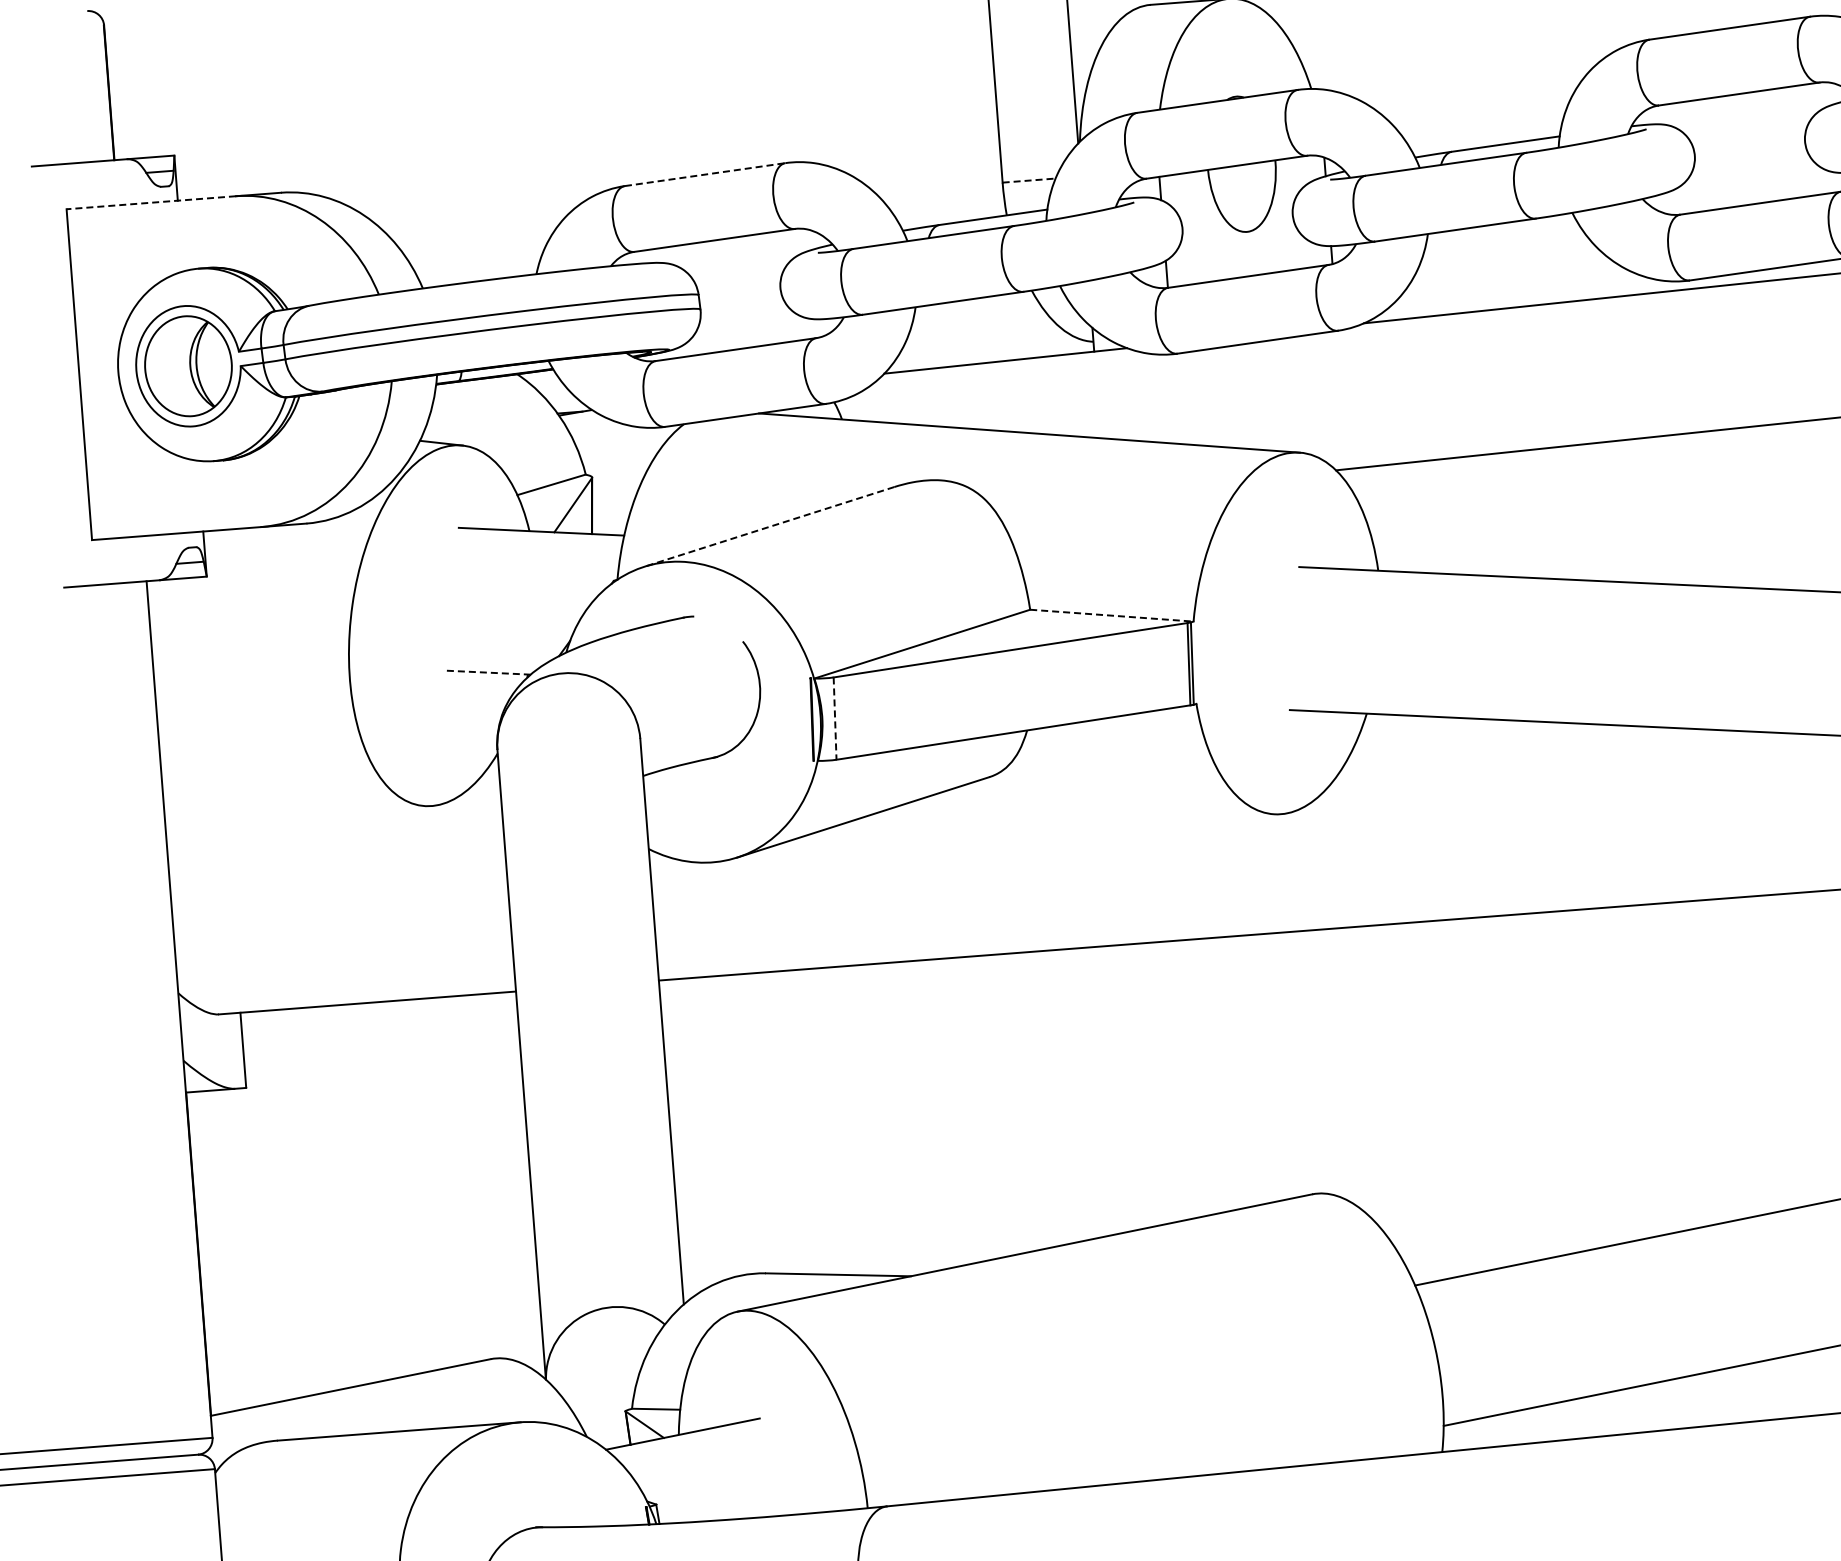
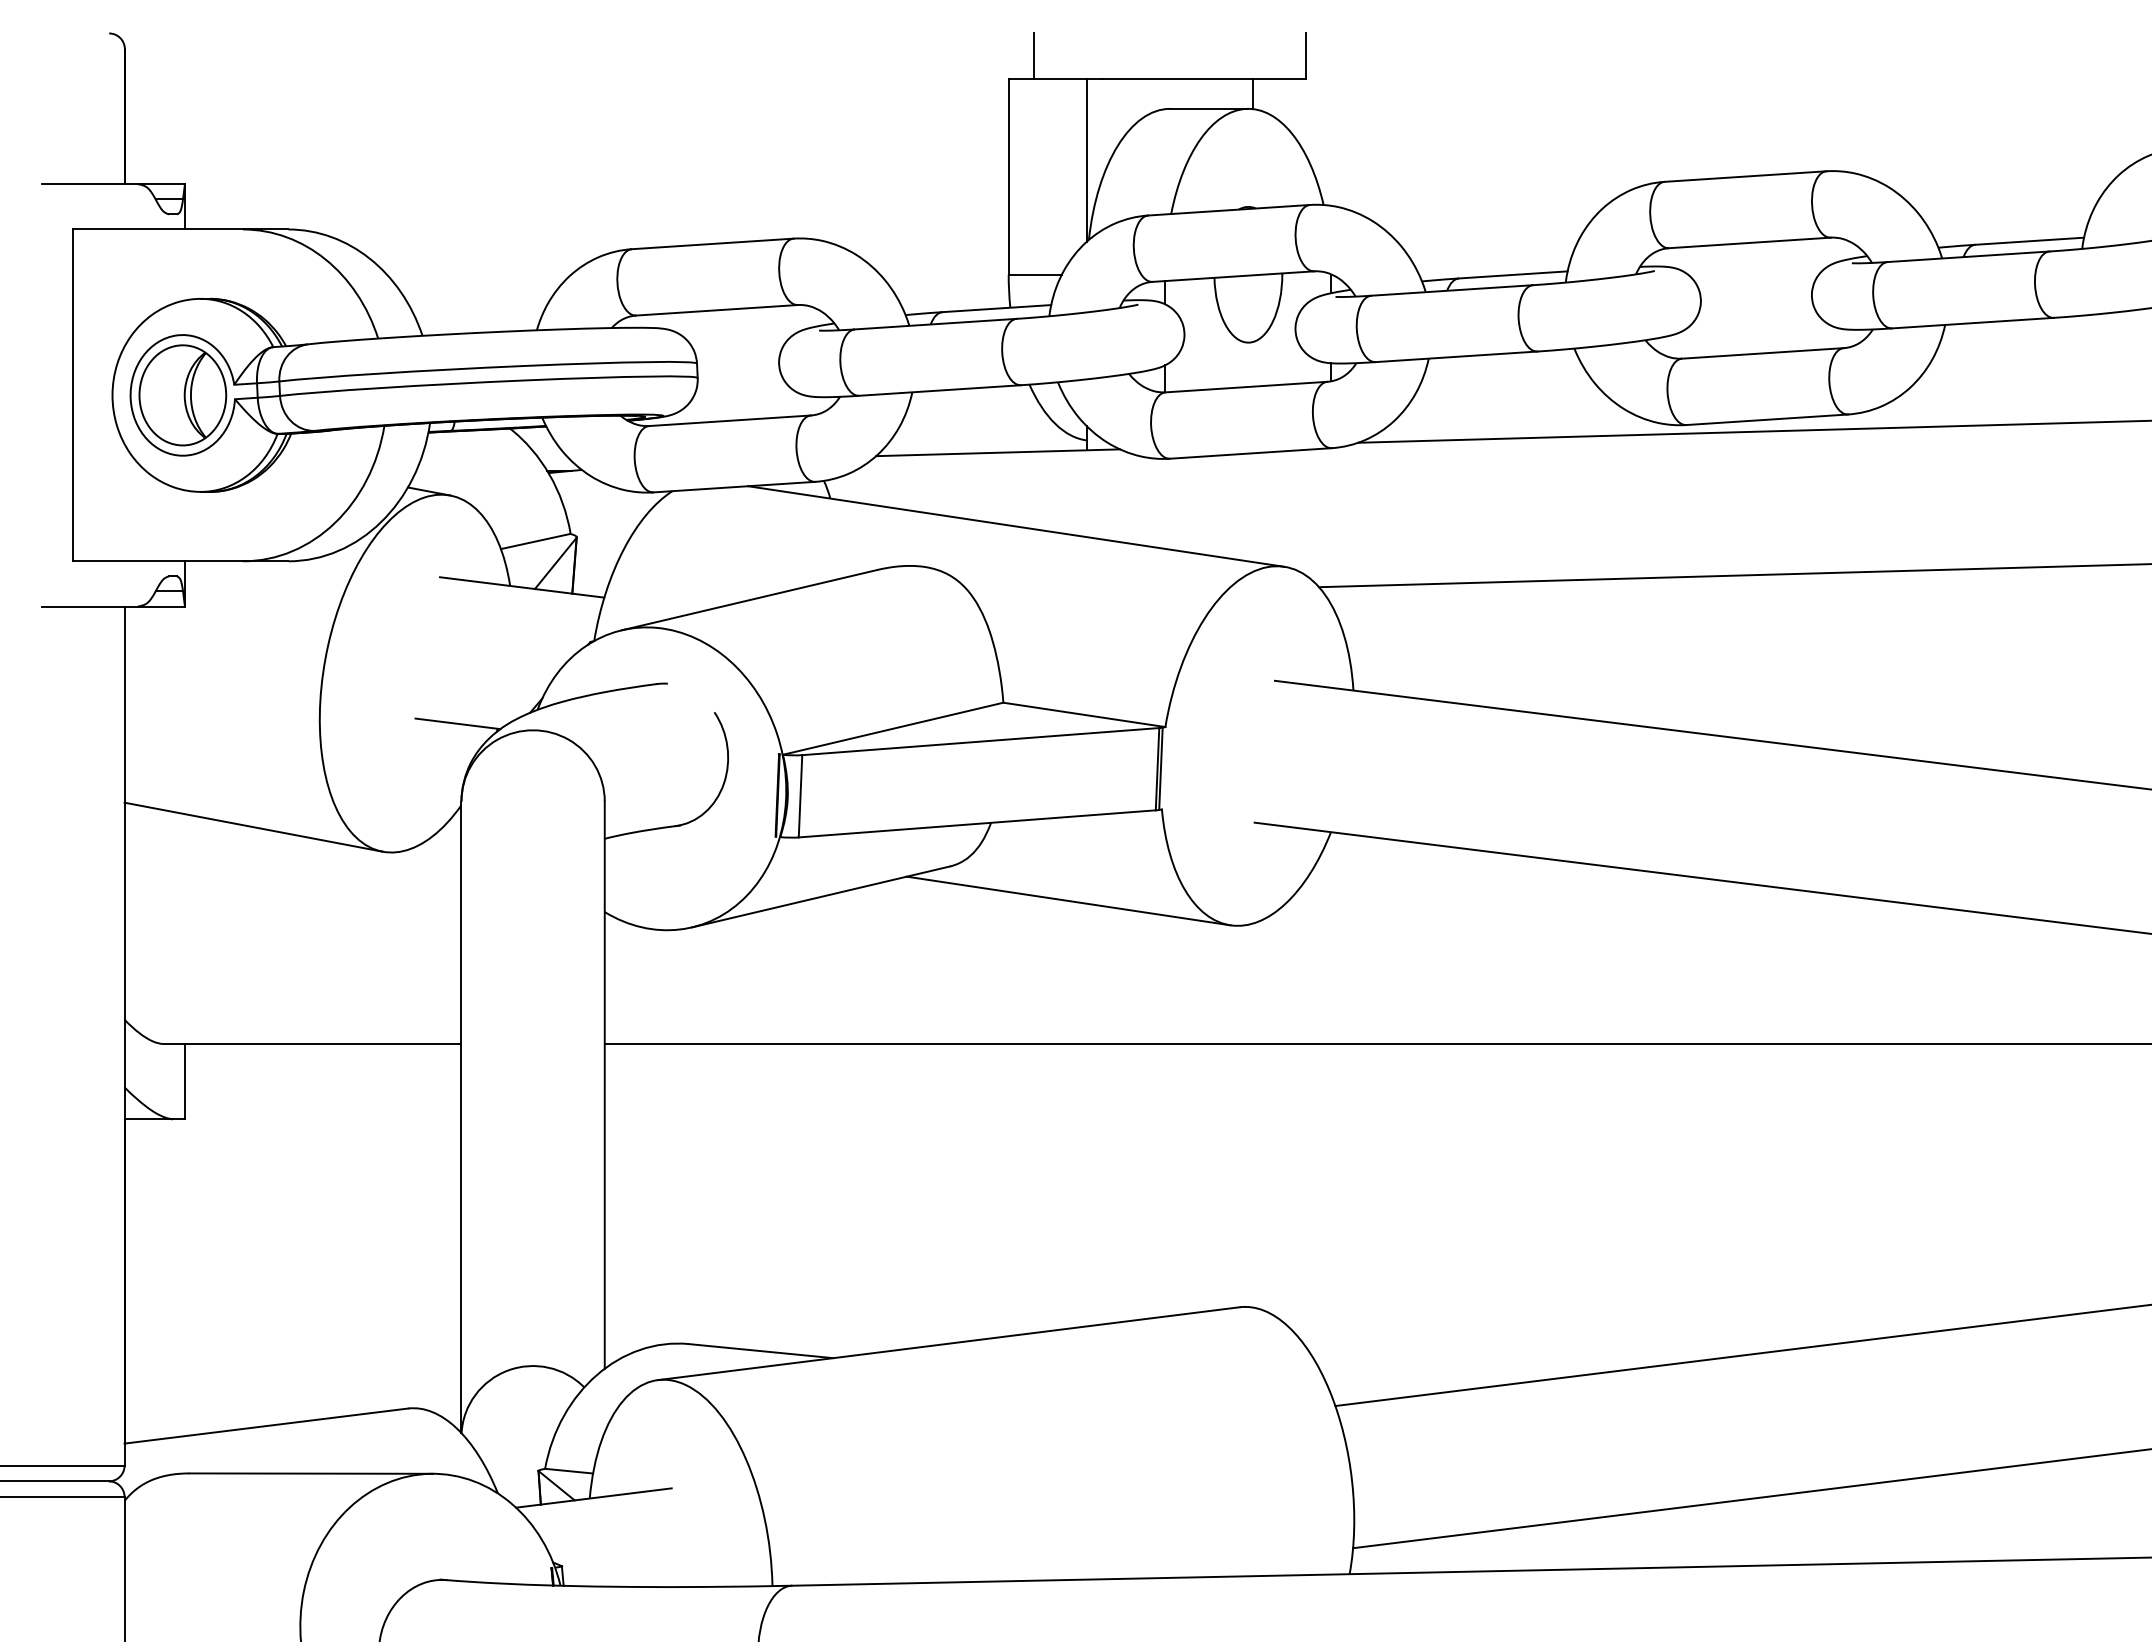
line: (705, 174) -> (713, 243), dashed -> solid
line: (1029, 180) -> (1035, 274), dashed -> solid
line: (151, 202) -> (158, 229), dashed -> solid
line: (769, 527) -> (749, 600), dashed -> solid
line: (1111, 615) -> (1084, 714), dashed -> solid
line: (488, 672) -> (458, 723), dashed -> solid
line: (835, 718) -> (800, 796), dashed -> solid
line: (291, 790) -> (253, 826), added
line: (1110, 801) -> (1068, 900), added

